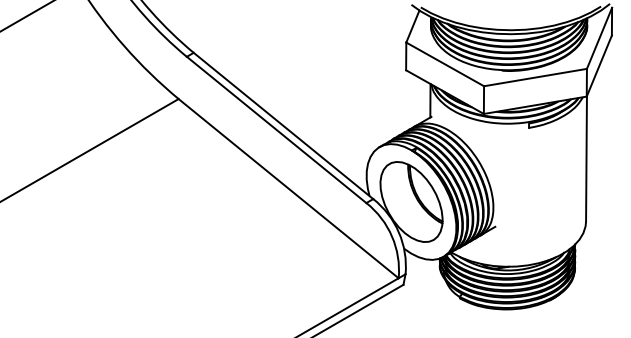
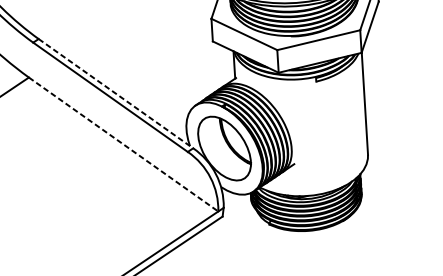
line: (283, 125) -> (115, 93), solid -> dashed
line: (288, 188) -> (123, 144), solid -> dashed

